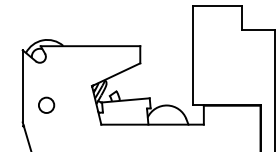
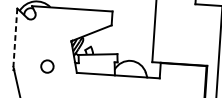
line: (22, 86) -> (15, 37), solid -> dashed
circle: (46, 104) -> (47, 65), moved

